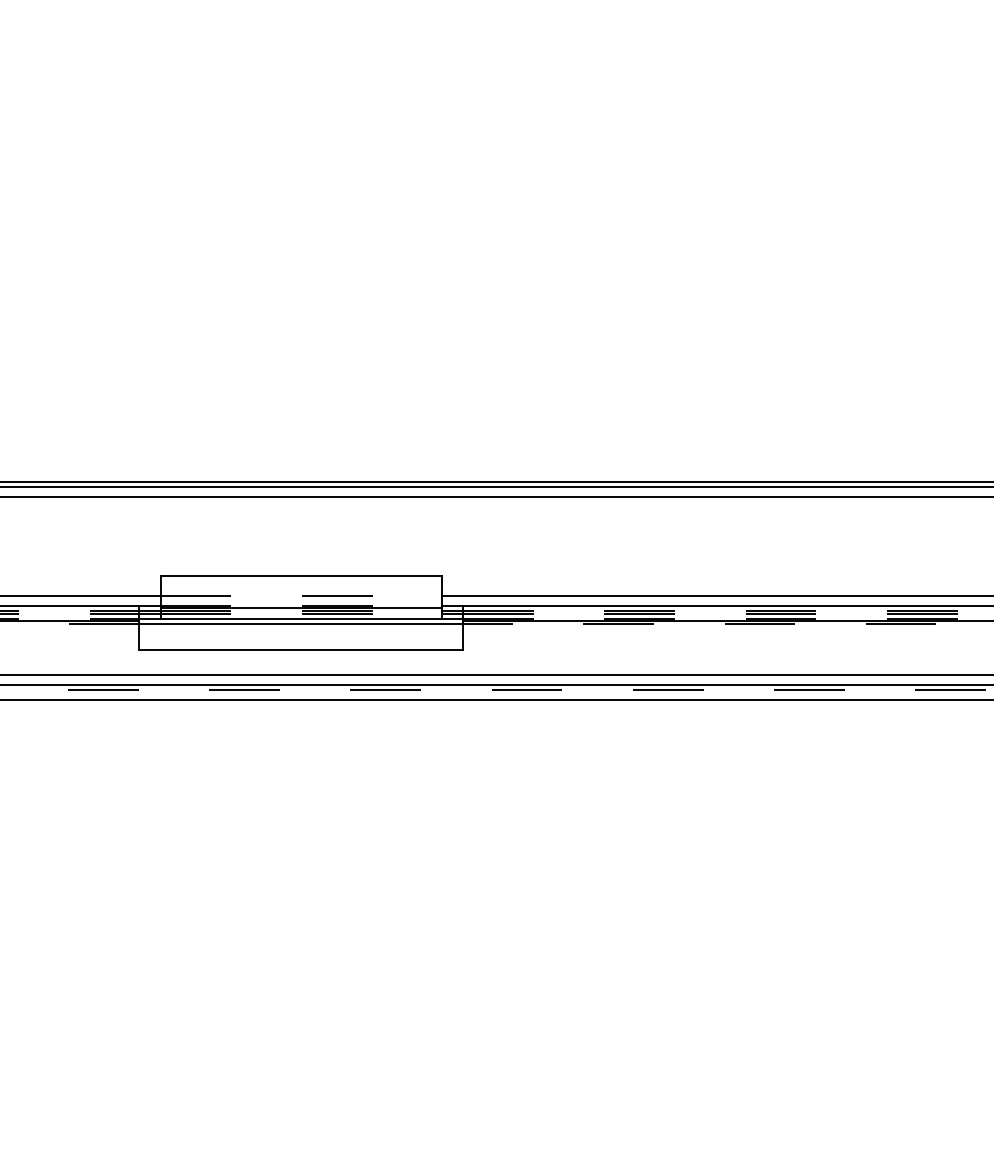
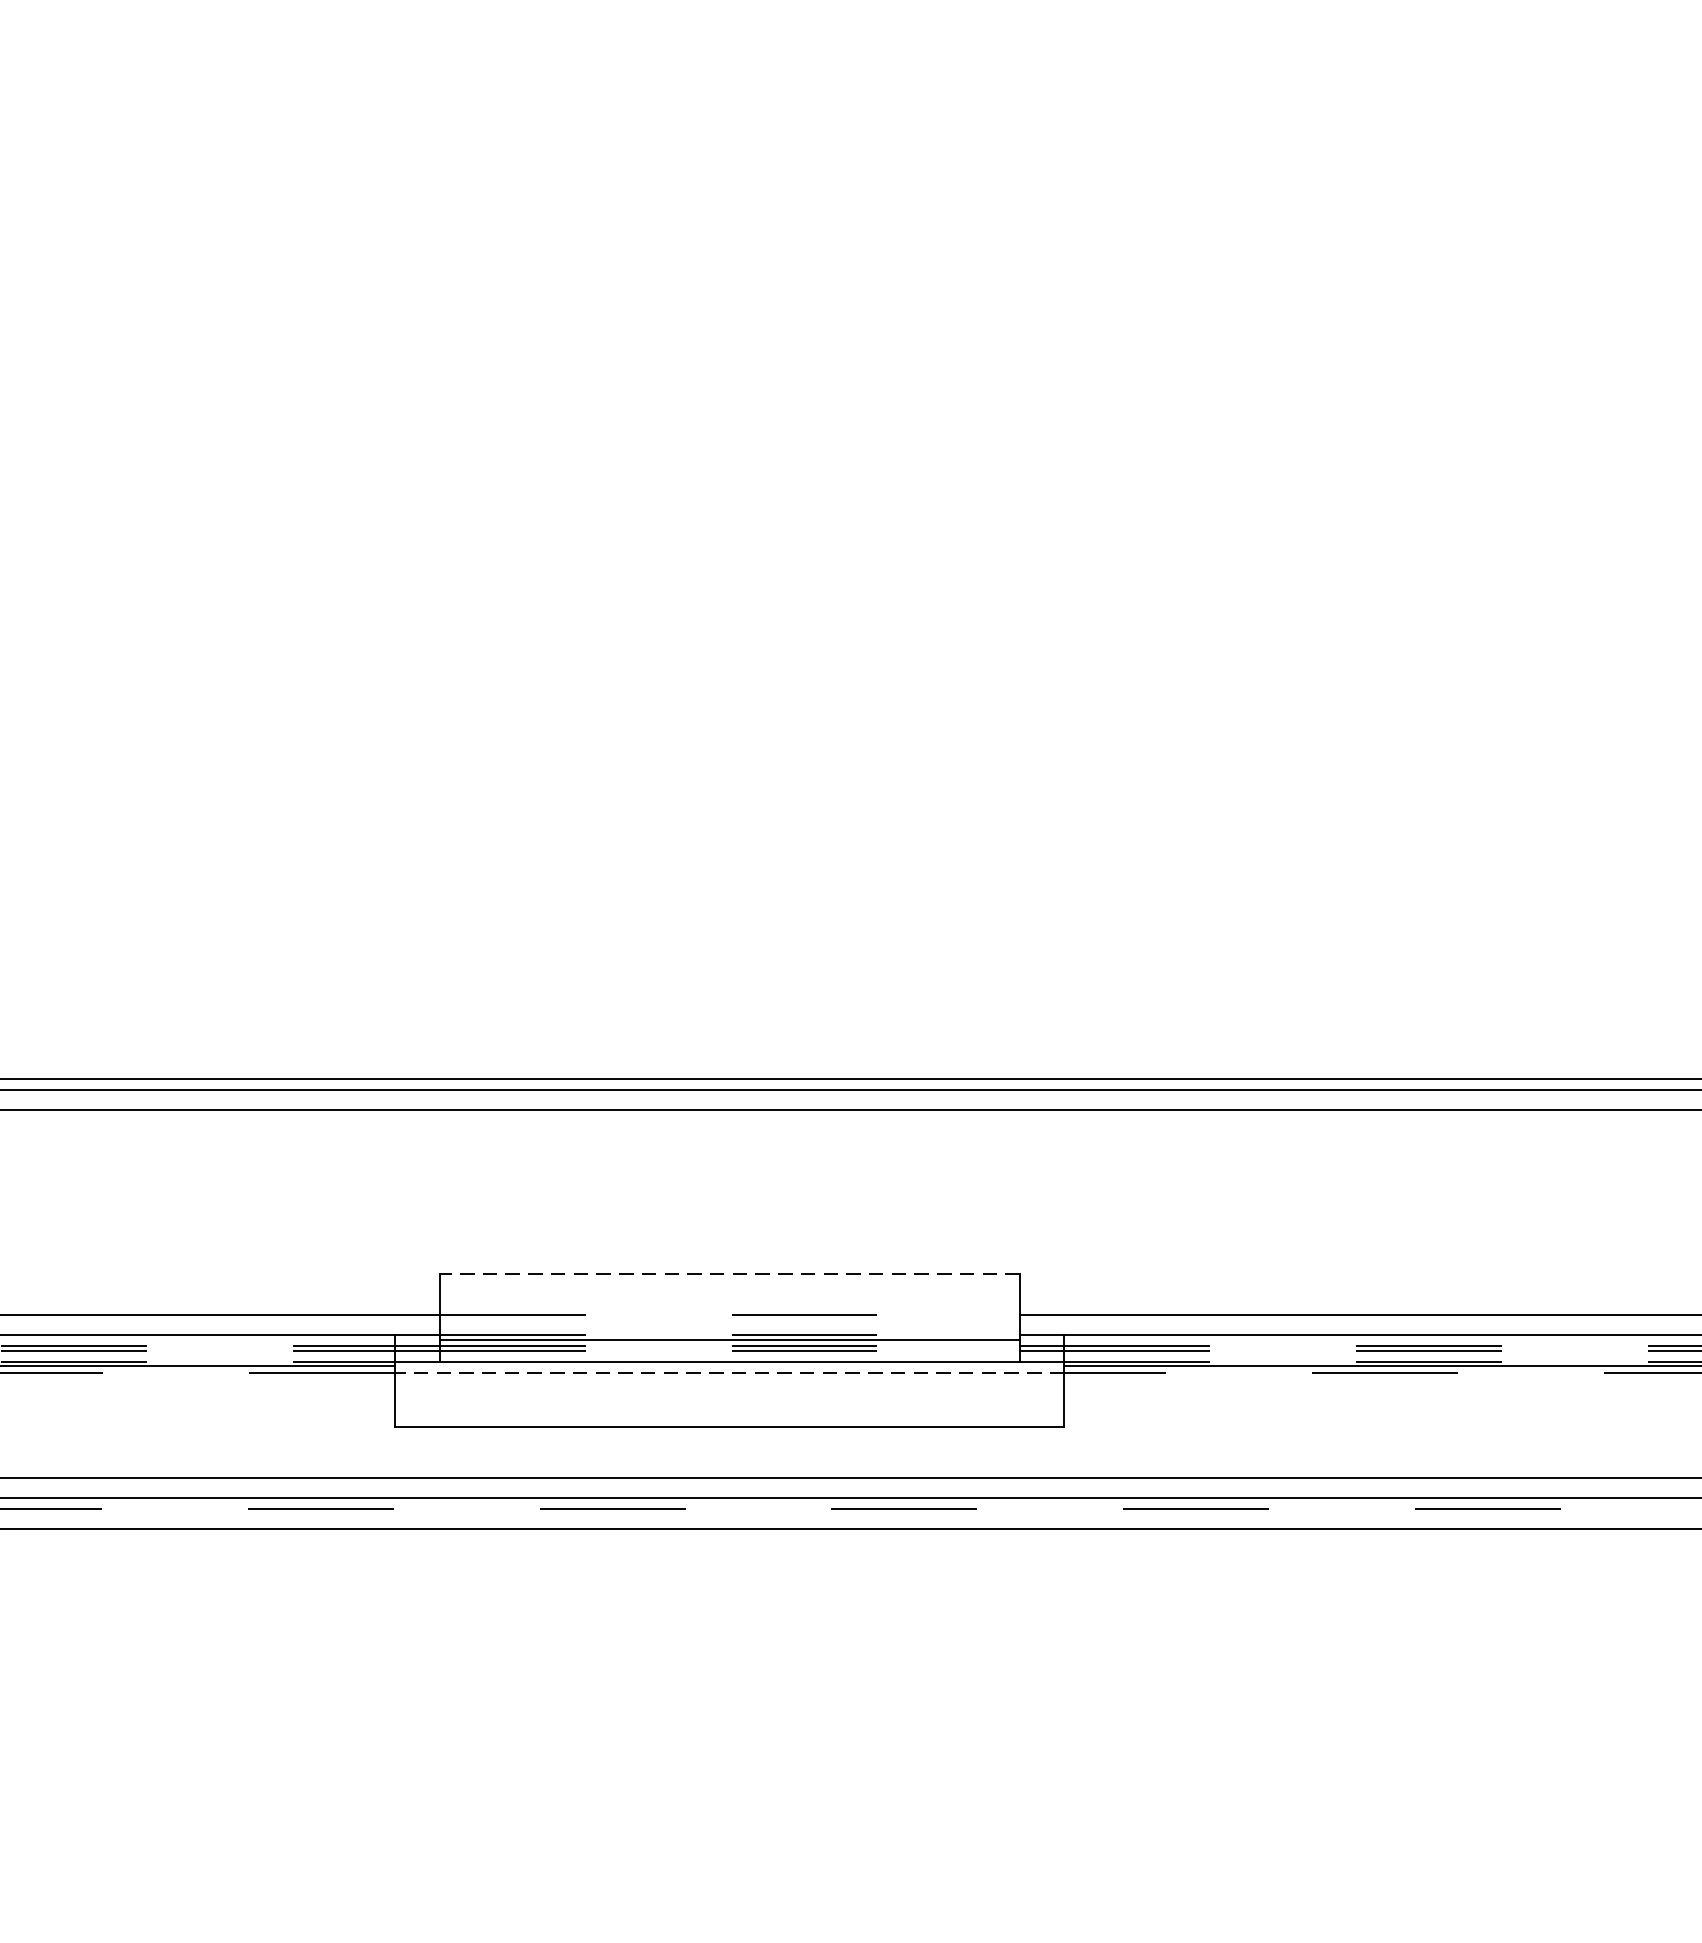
line: (300, 576) -> (728, 1274), solid -> dashed
line: (301, 624) -> (730, 1373), solid -> dashed

